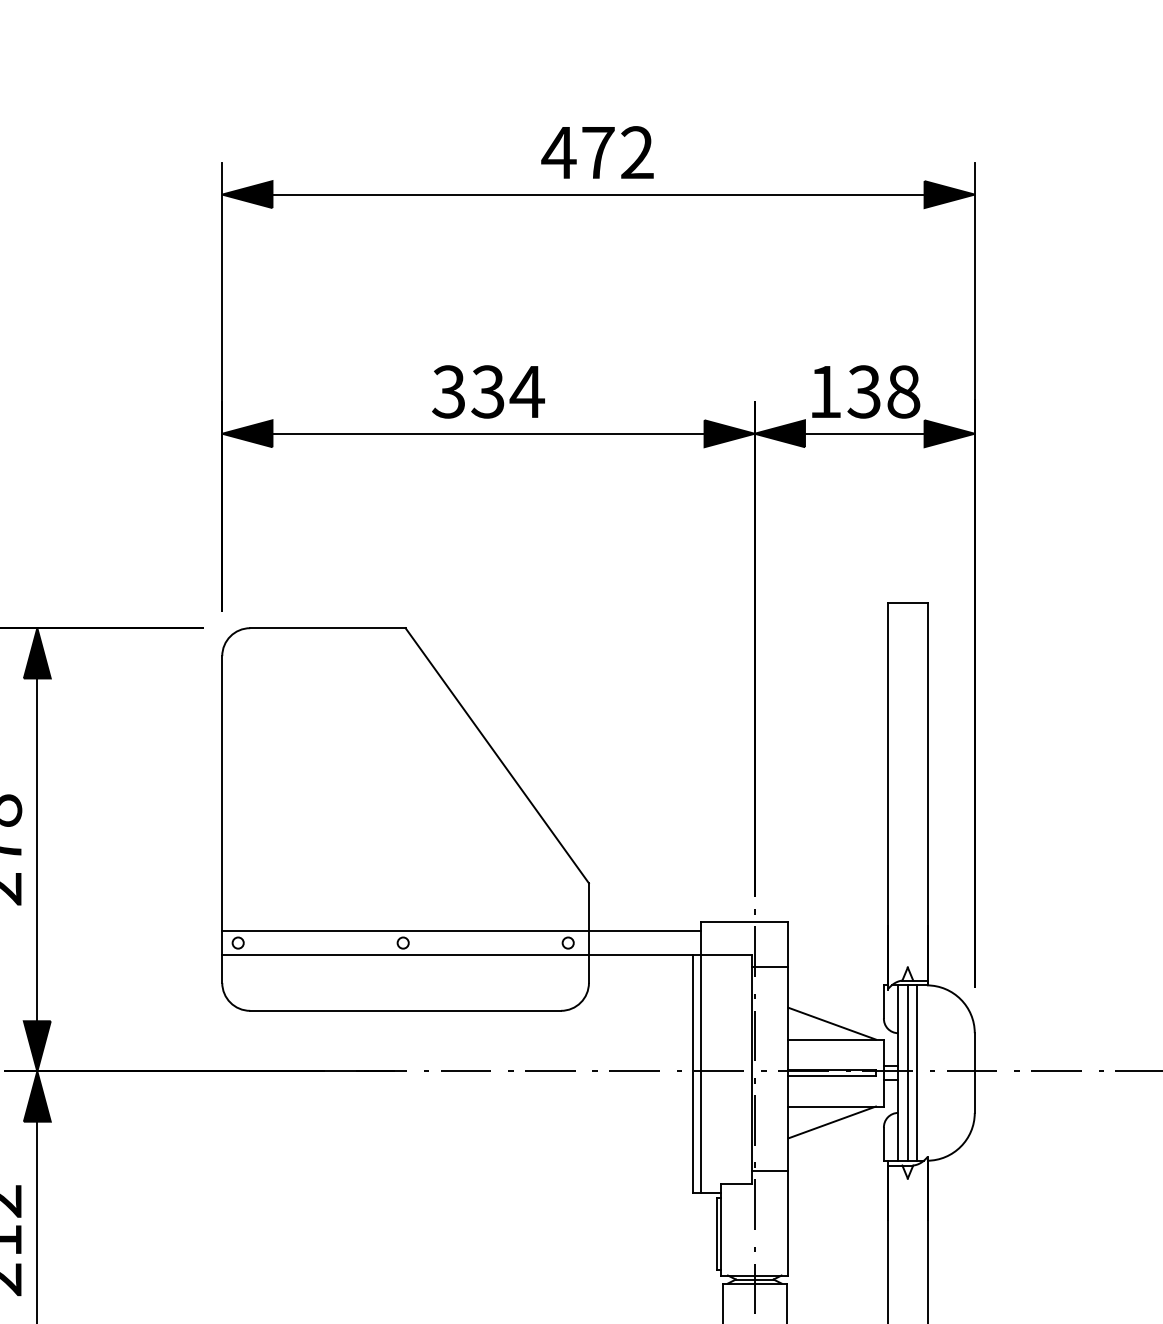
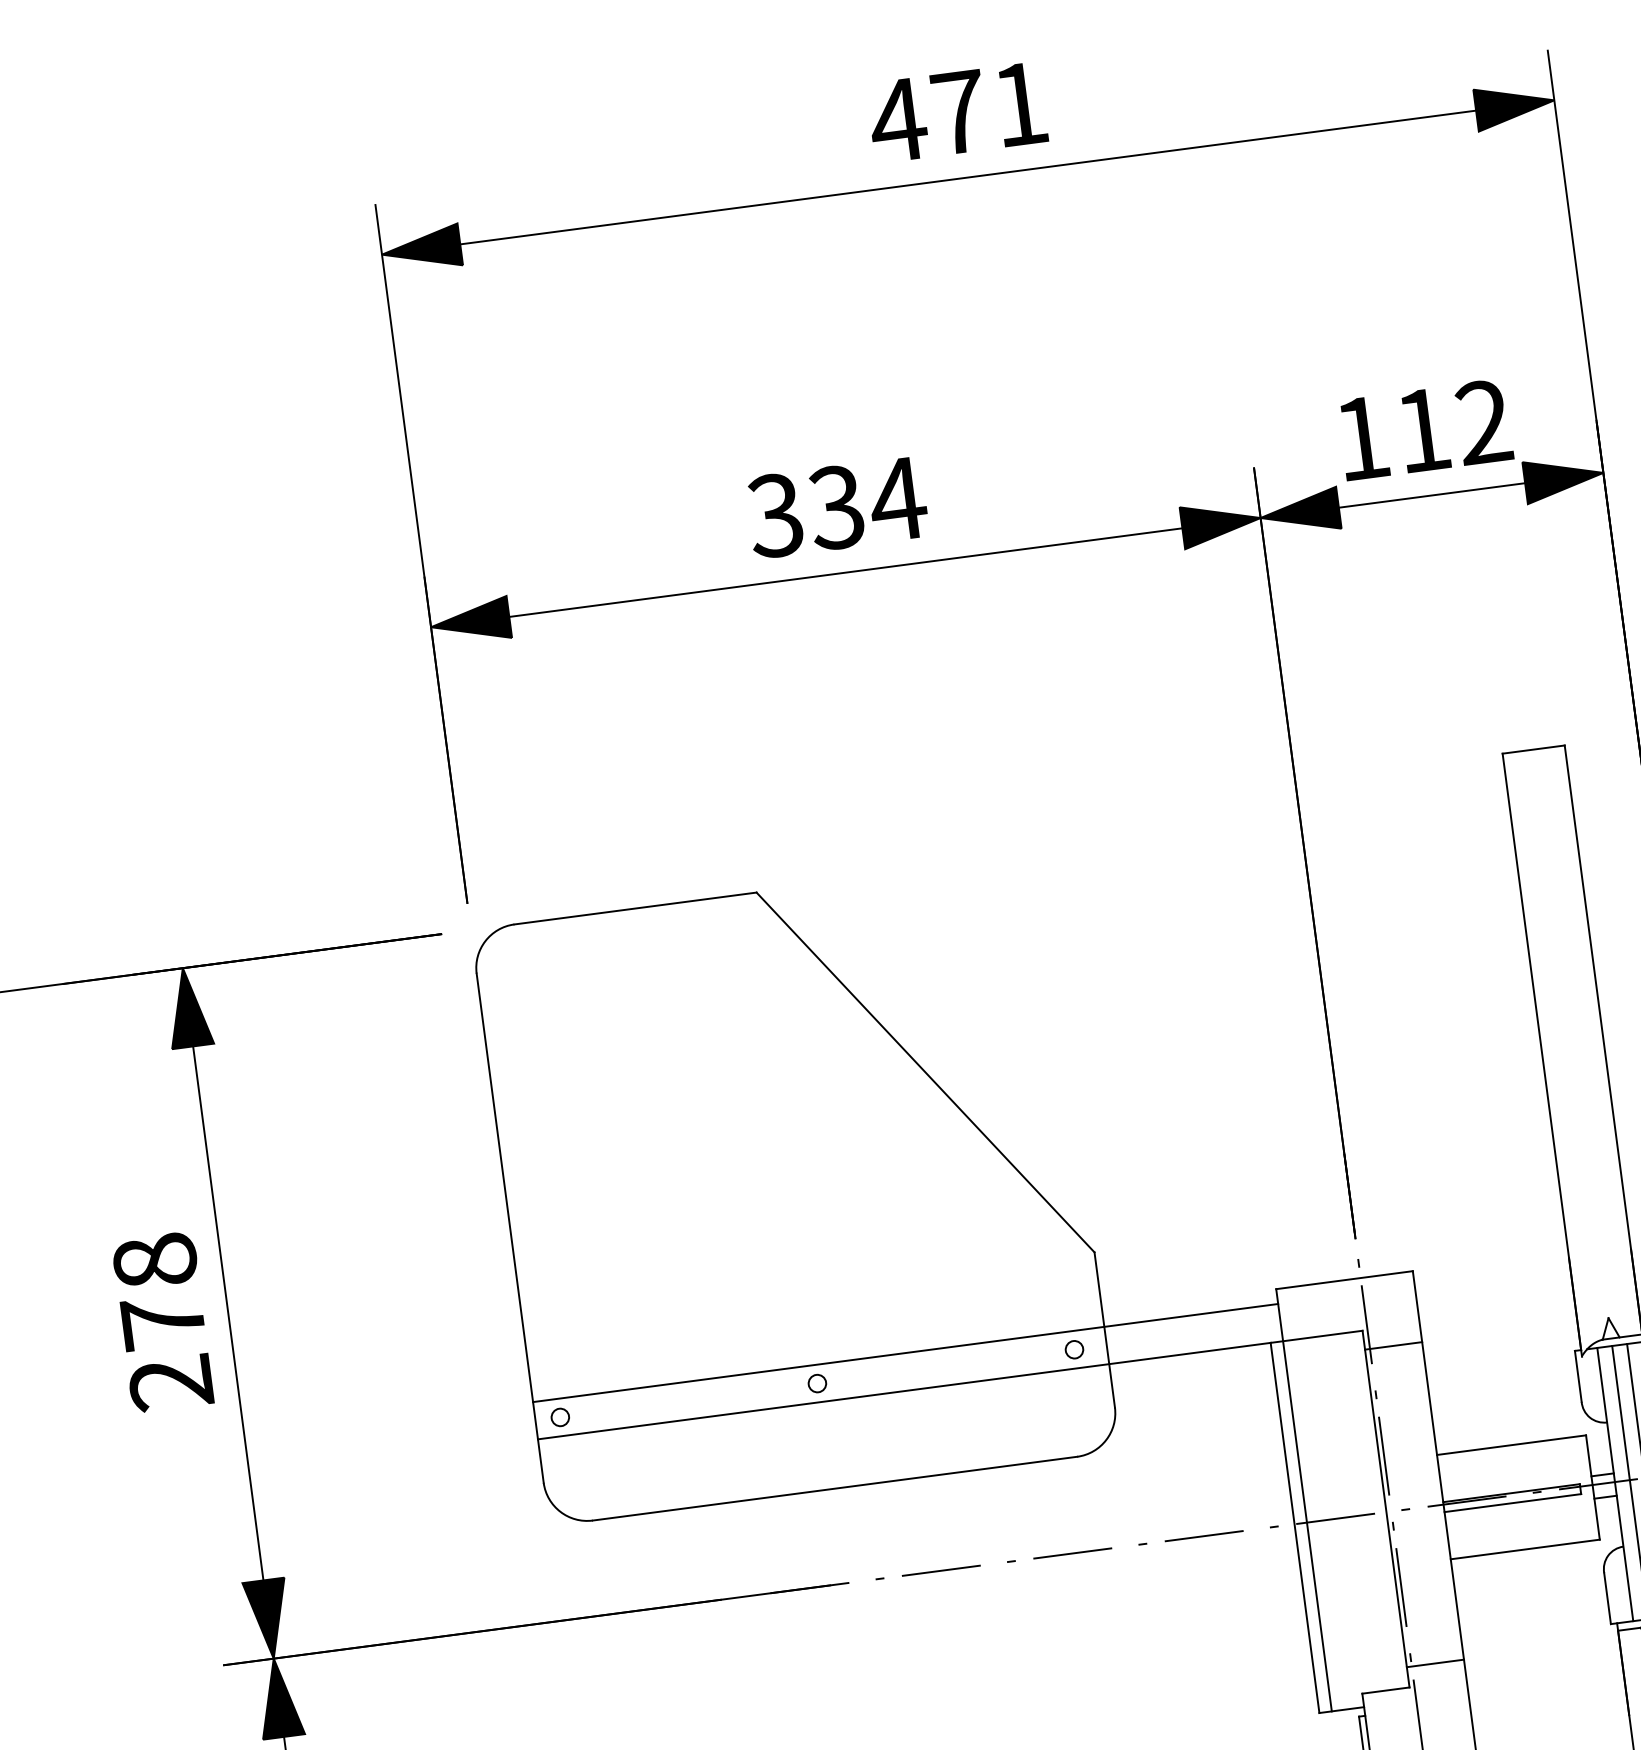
text: (637, 152) -> (1020, 103), 472 -> 471
text: (883, 391) -> (1452, 425), 138 -> 112
line: (831, 1023) -> (1501, 1421), removed
line: (831, 1122) -> (1521, 1575), removed

